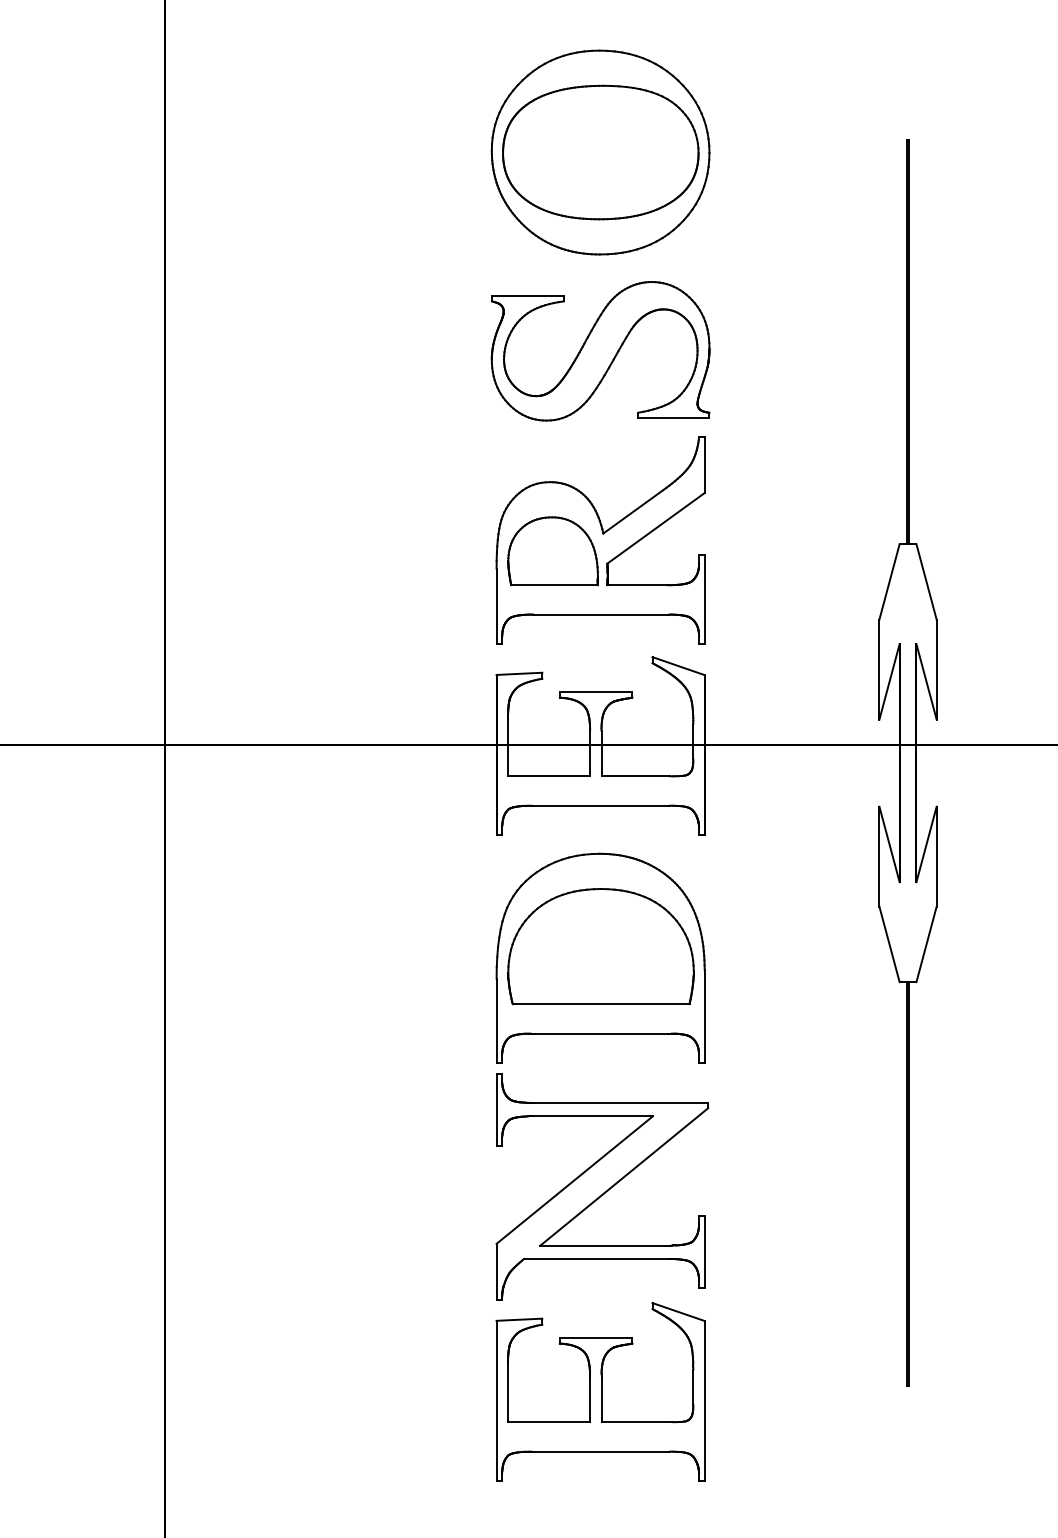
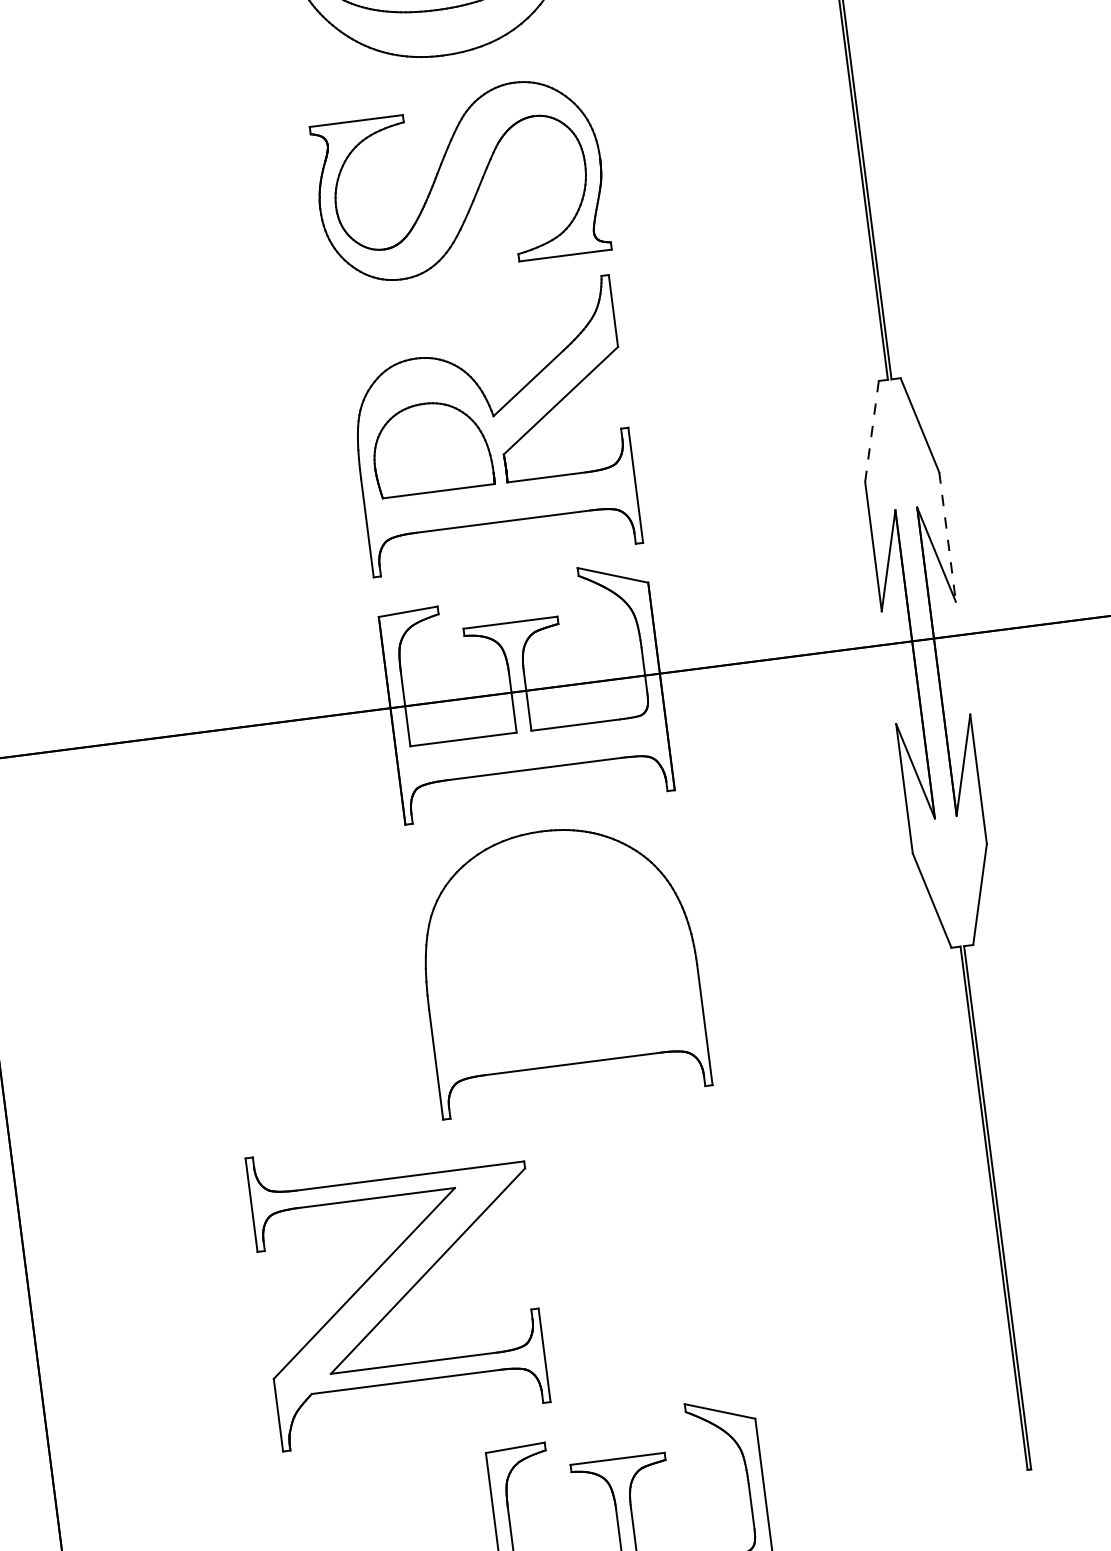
line: (889, 581) -> (871, 430), solid -> dashed
line: (936, 669) -> (947, 536), solid -> dashed
part: (600, 946) -> (558, 951), removed
part: (602, 1186) -> (401, 1287), moved

